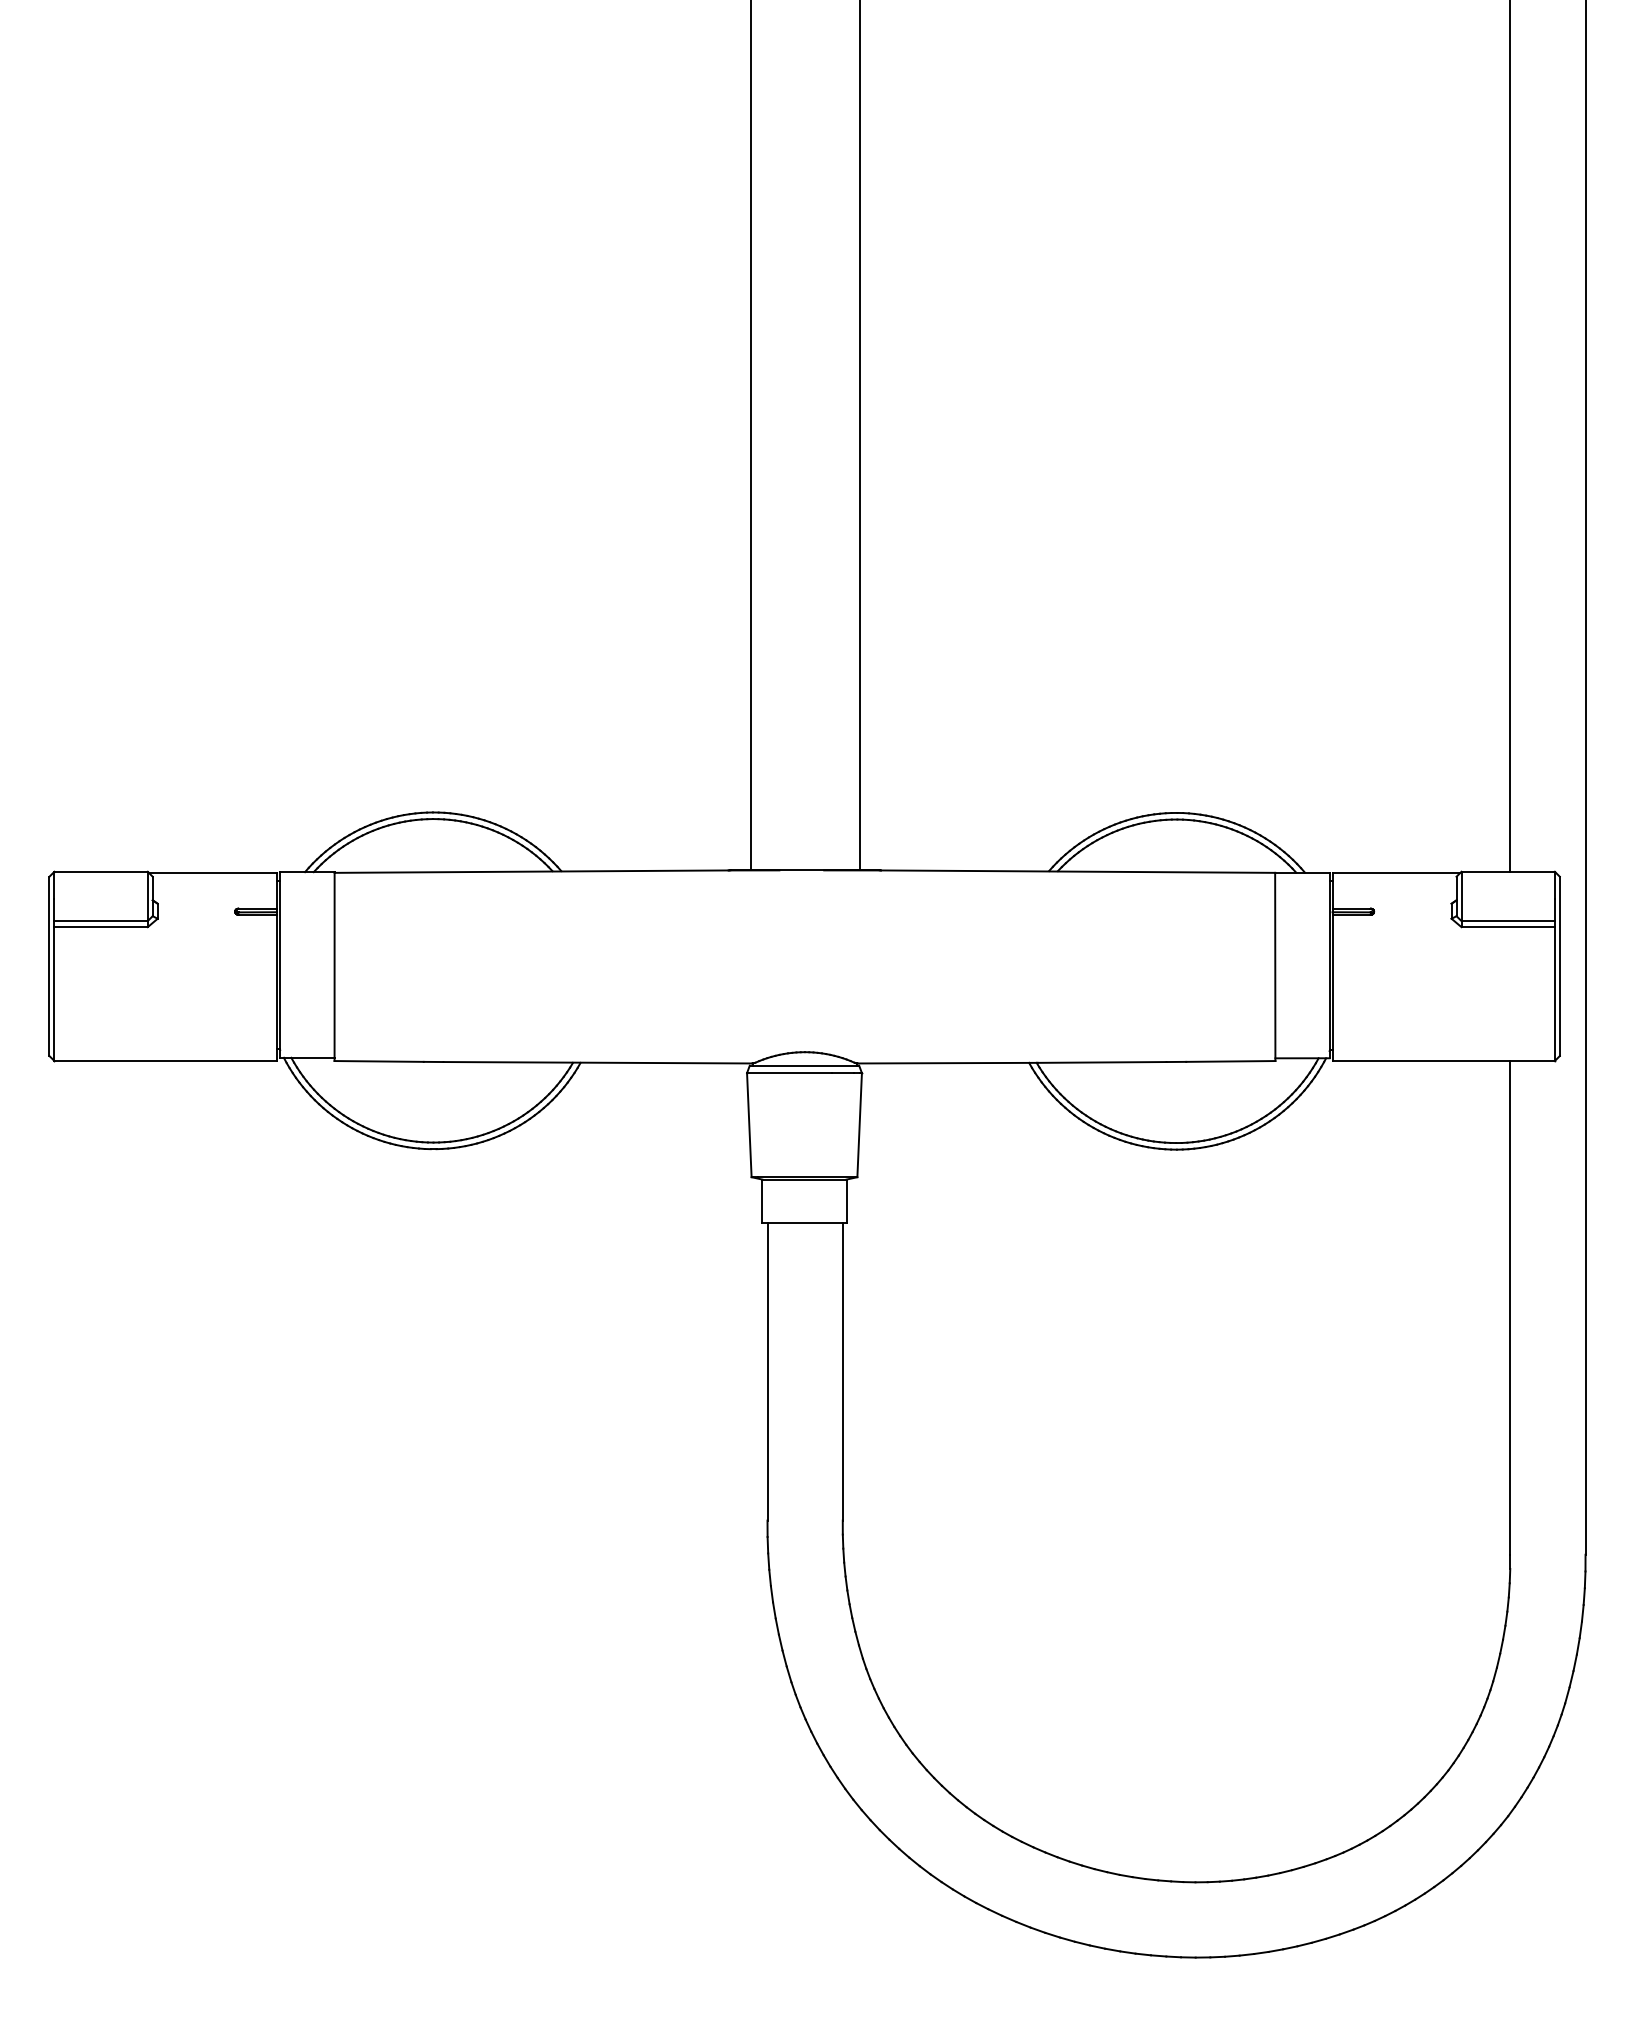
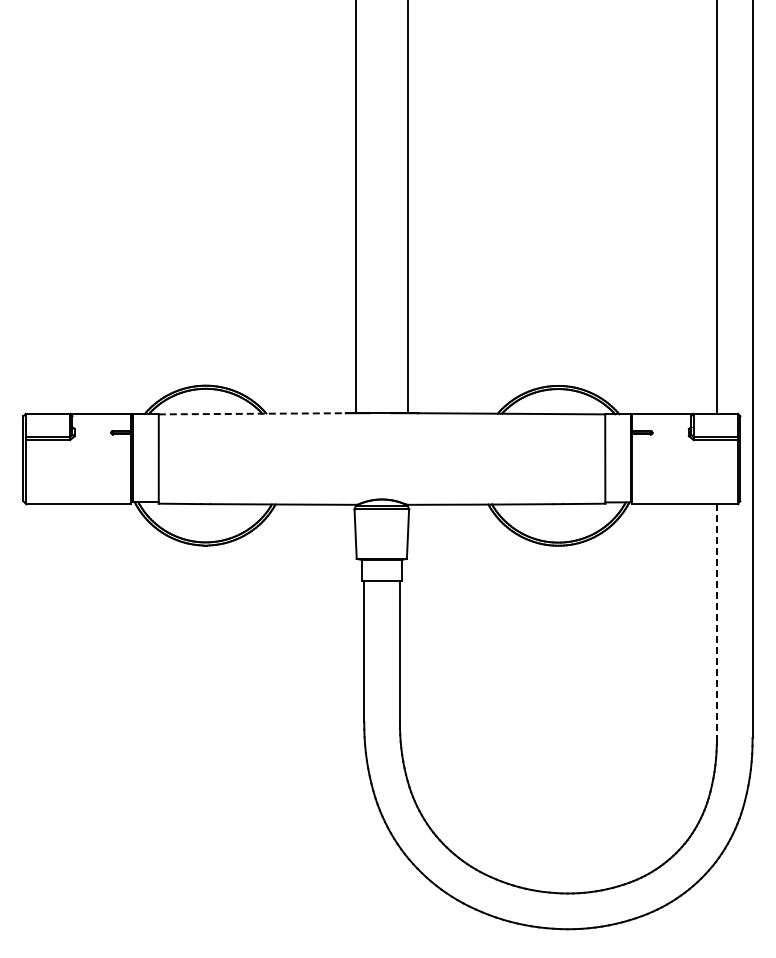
line: (532, 871) -> (252, 413), solid -> dashed
line: (1509, 1309) -> (716, 621), solid -> dashed

